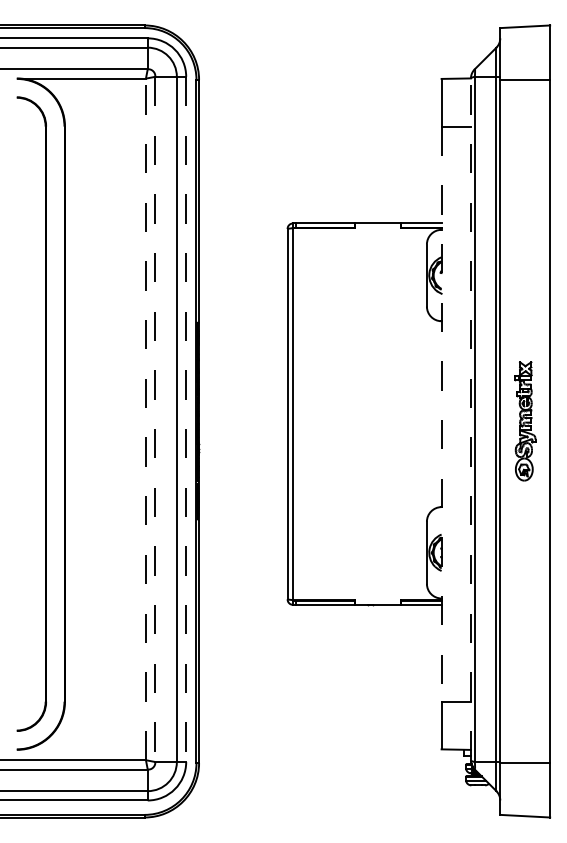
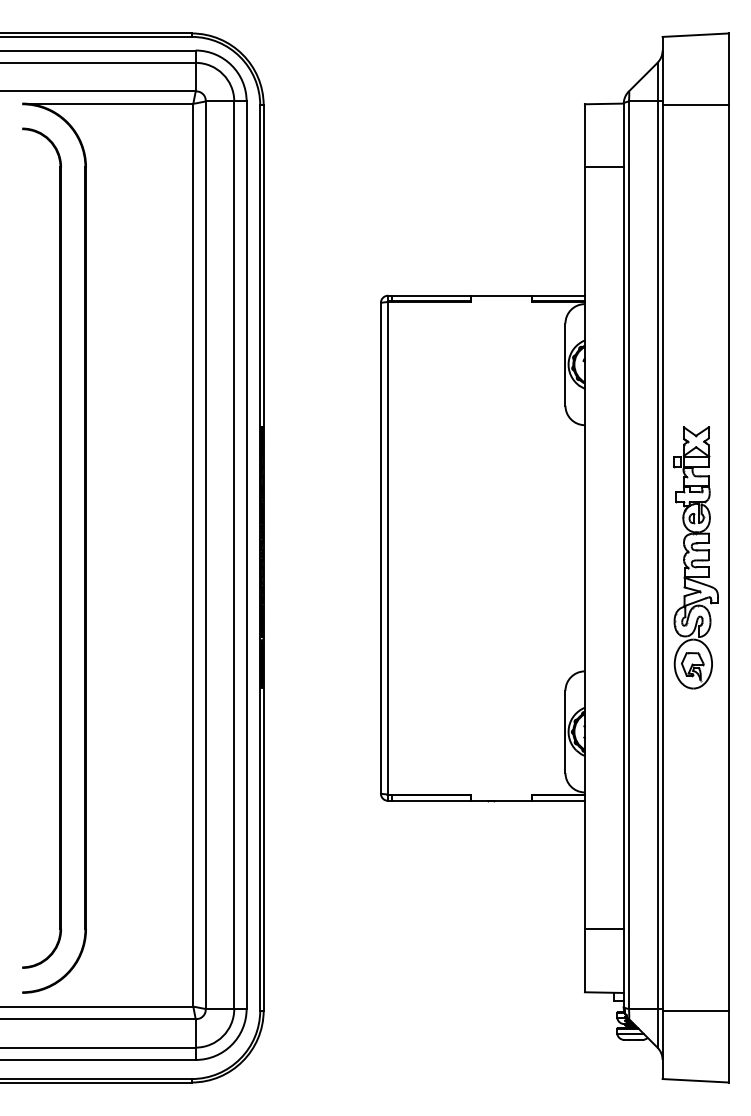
line: (441, 414) -> (584, 548), dashed -> solid
line: (146, 418) -> (193, 554), dashed -> solid
line: (470, 418) -> (623, 554), dashed -> solid
line: (155, 419) -> (205, 555), dashed -> solid
line: (186, 419) -> (246, 555), dashed -> solid
part: (525, 421) -> (695, 557), size x1.67

